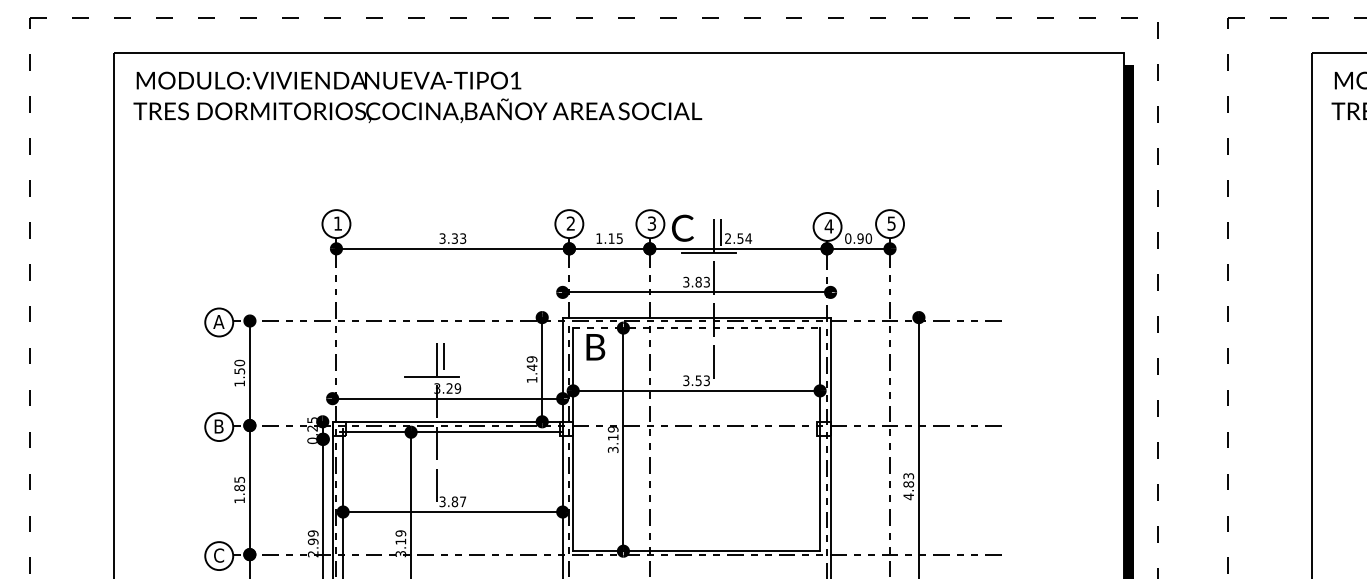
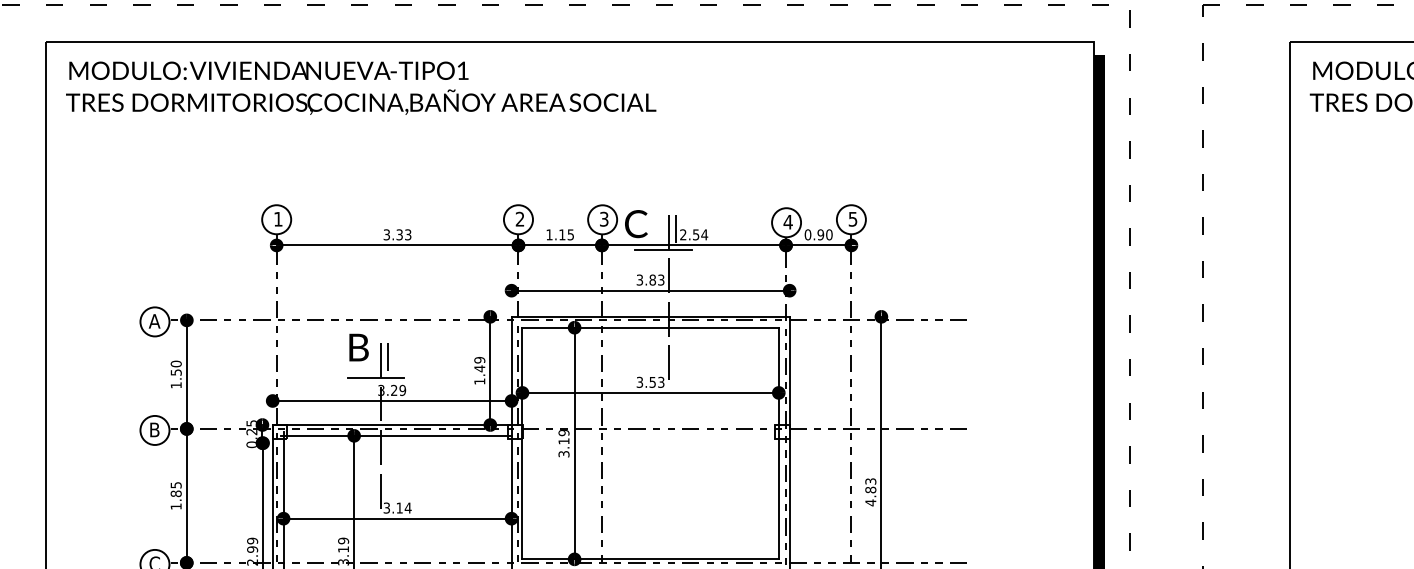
line: (697, 328) -> (651, 328), dashed -> solid
text: (595, 347) -> (358, 347), moved
text: (458, 501) -> (403, 507), 3.87 -> 3.14

